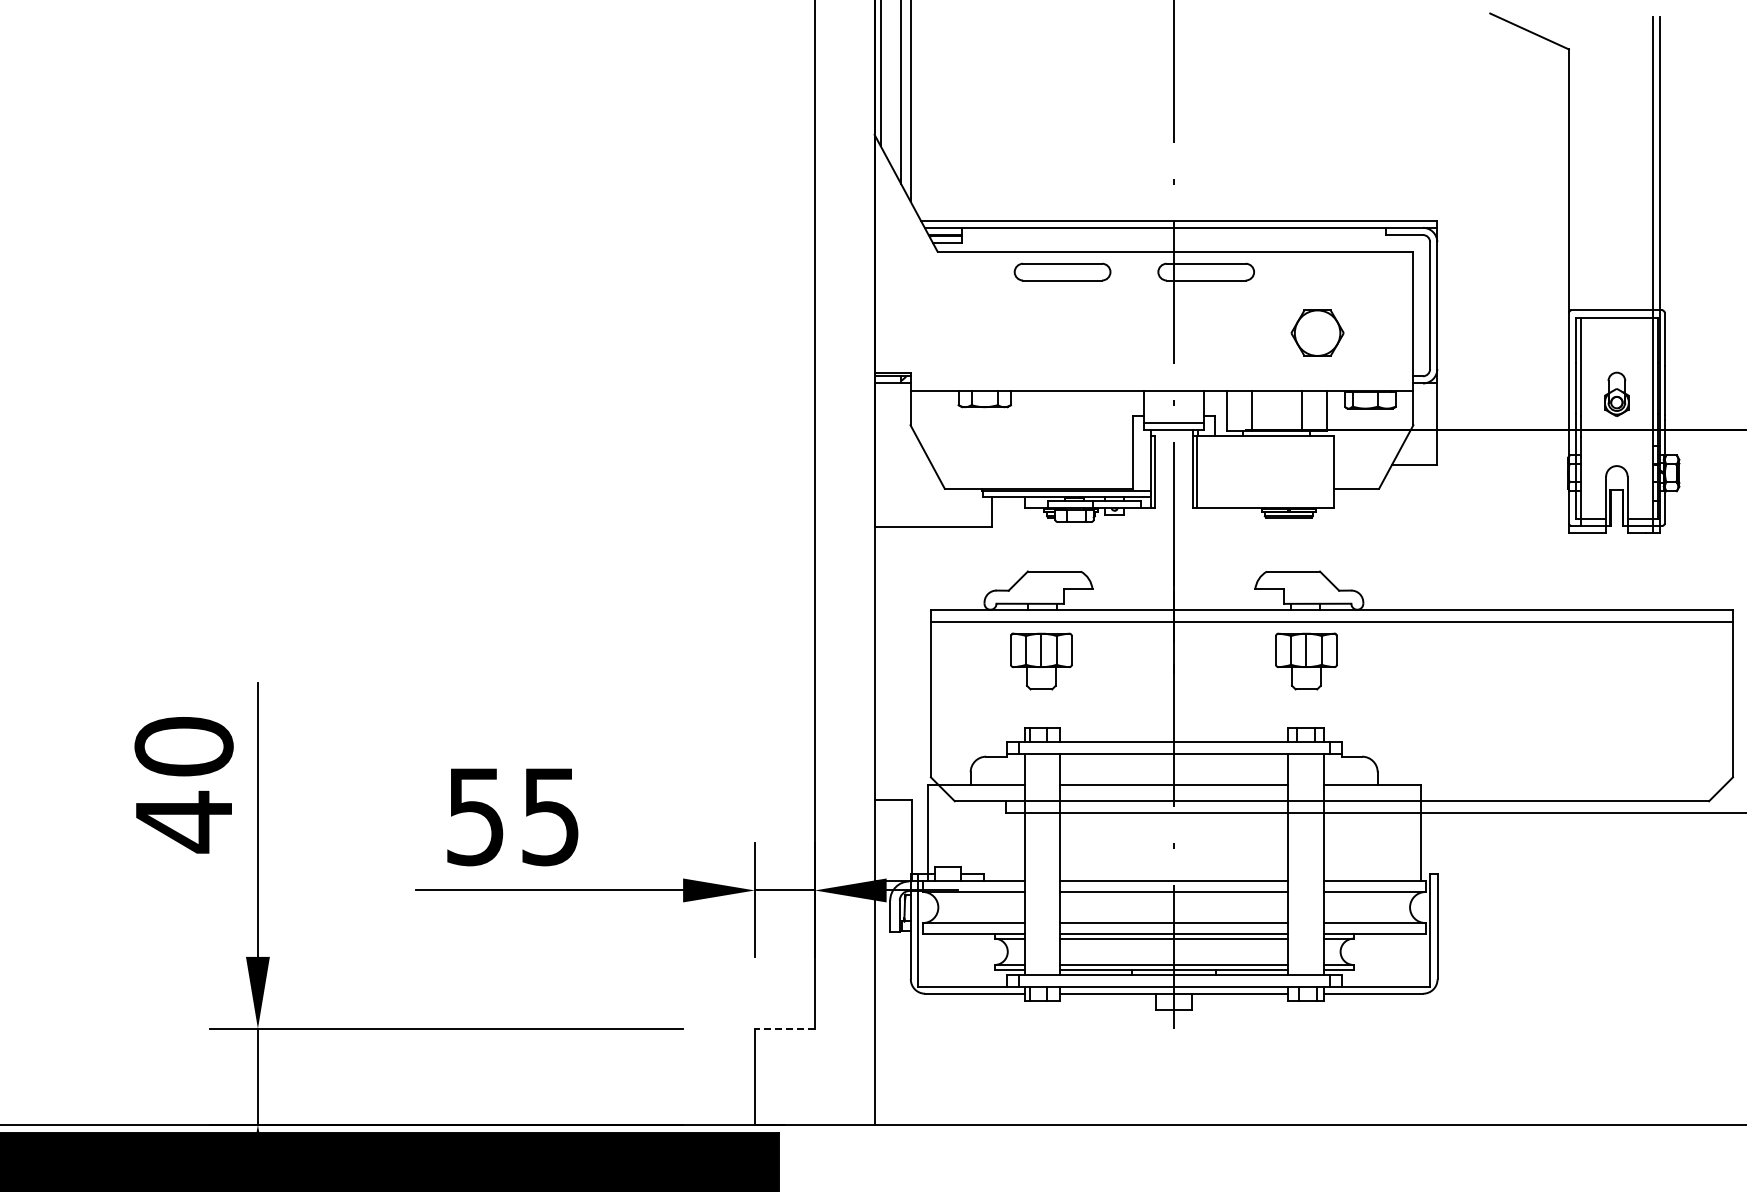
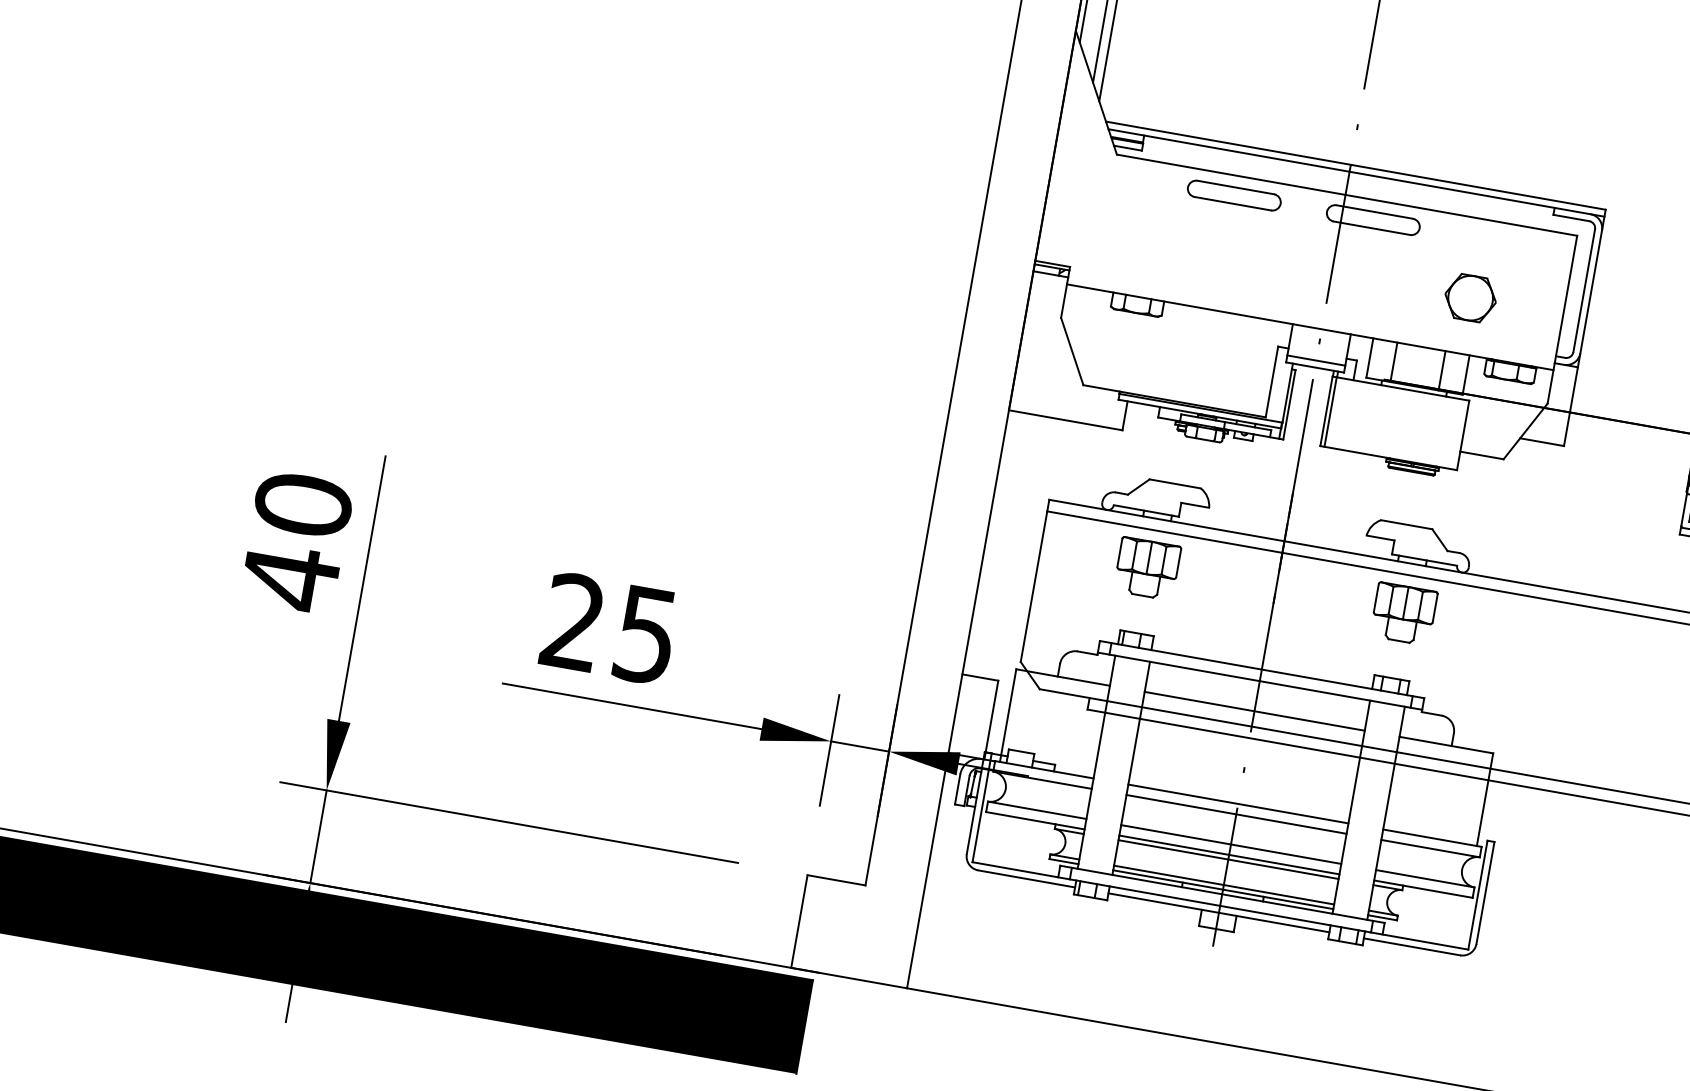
text: (475, 816) -> (573, 622), 55 -> 25
line: (784, 1028) -> (836, 880), dashed -> solid

